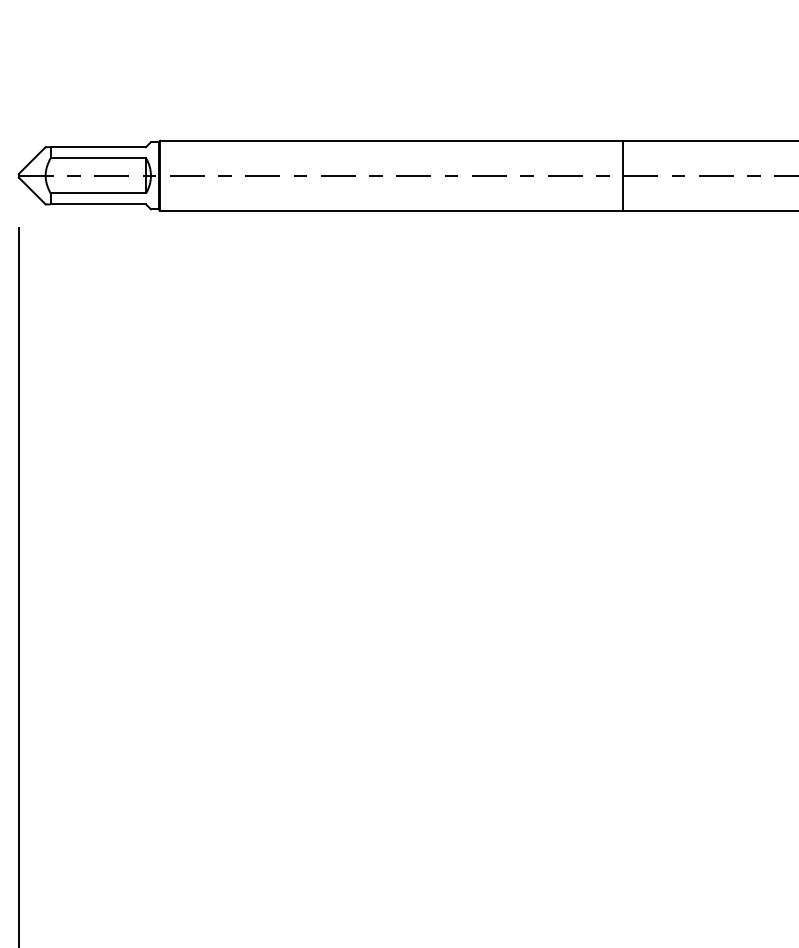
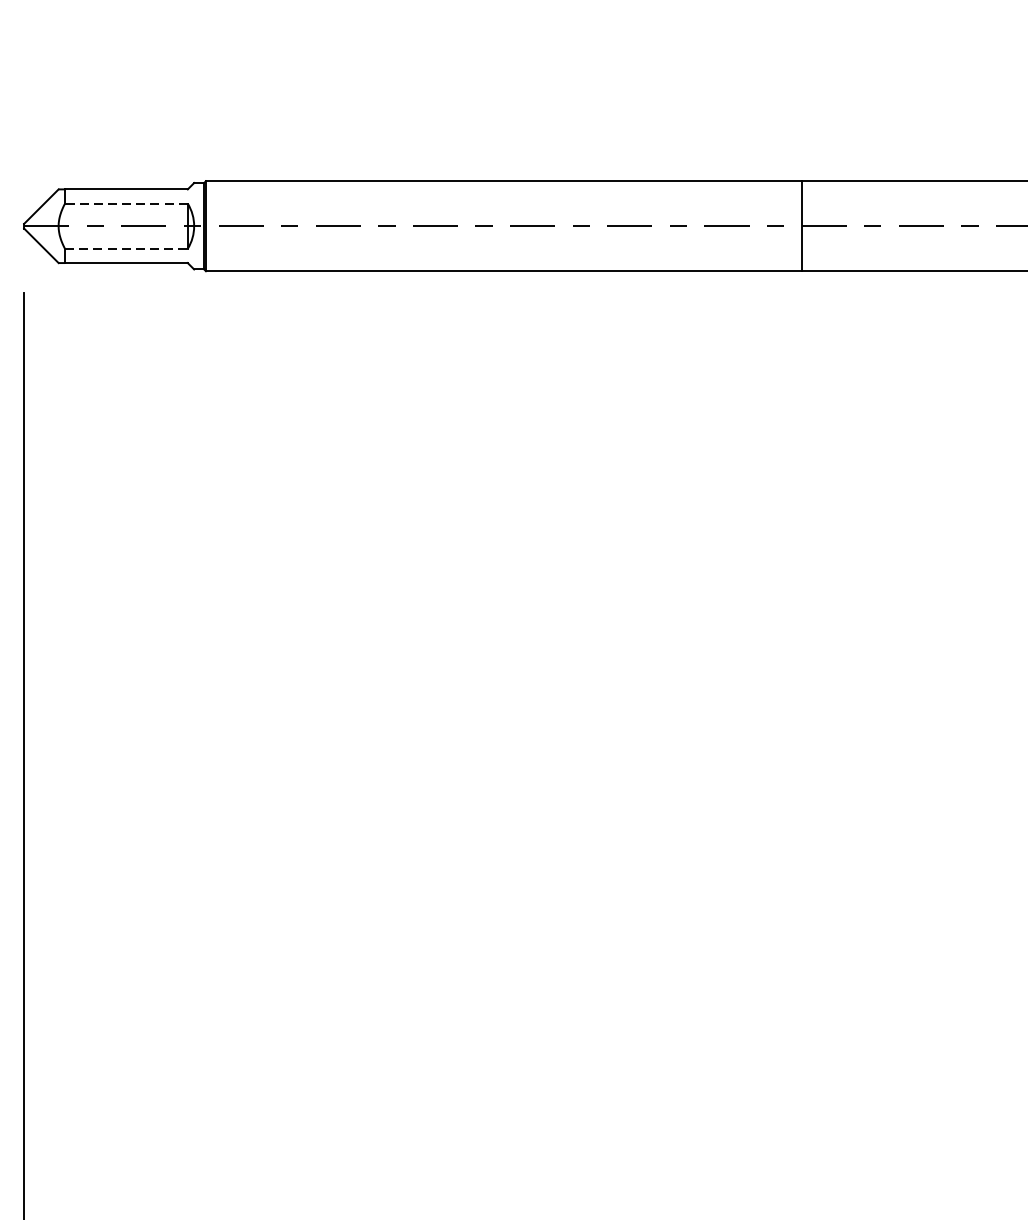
line: (98, 158) -> (126, 203), solid -> dashed
line: (98, 193) -> (126, 249), solid -> dashed

